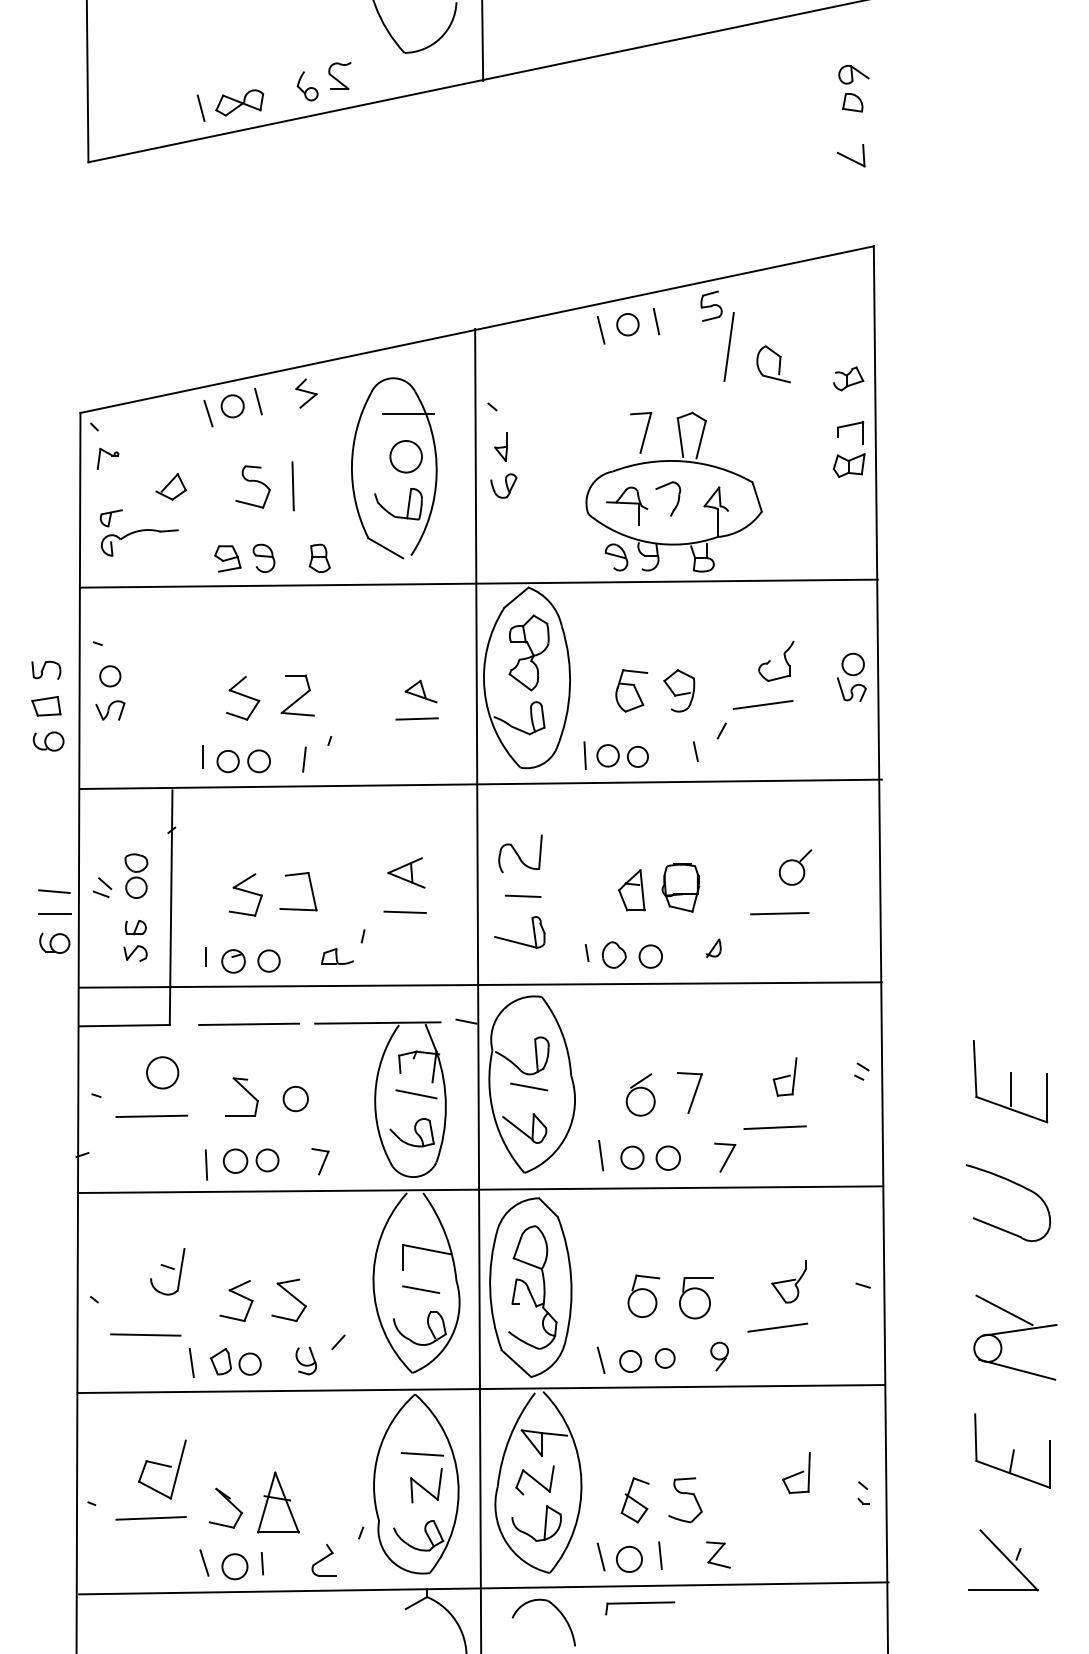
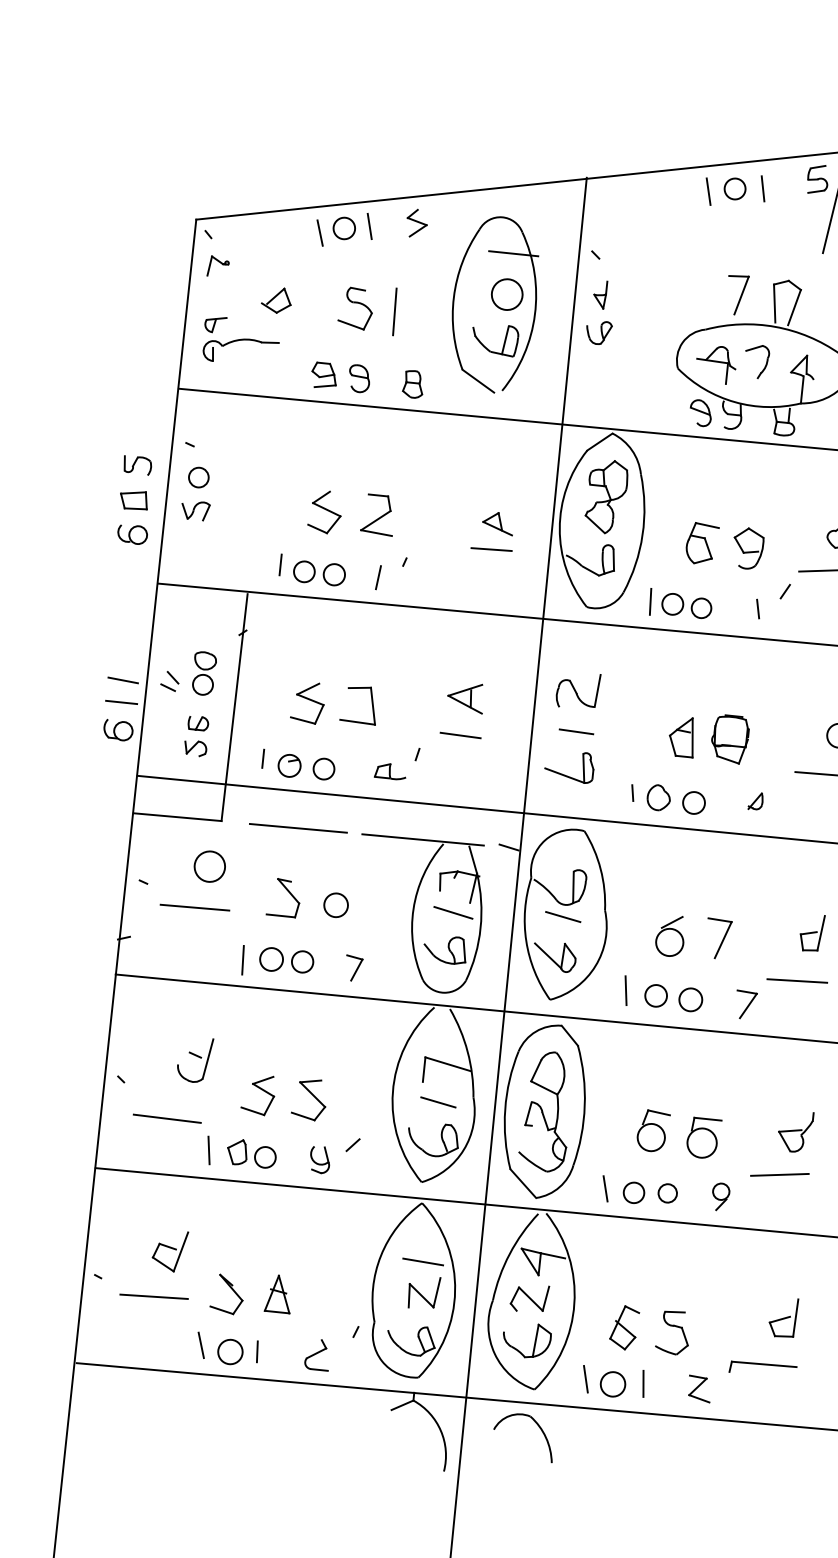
part: (162, 1469) -> (170, 1250), size x0.71
part: (278, 1501) -> (279, 1293), size x0.62
part: (640, 1608) -> (763, 1369), moved

